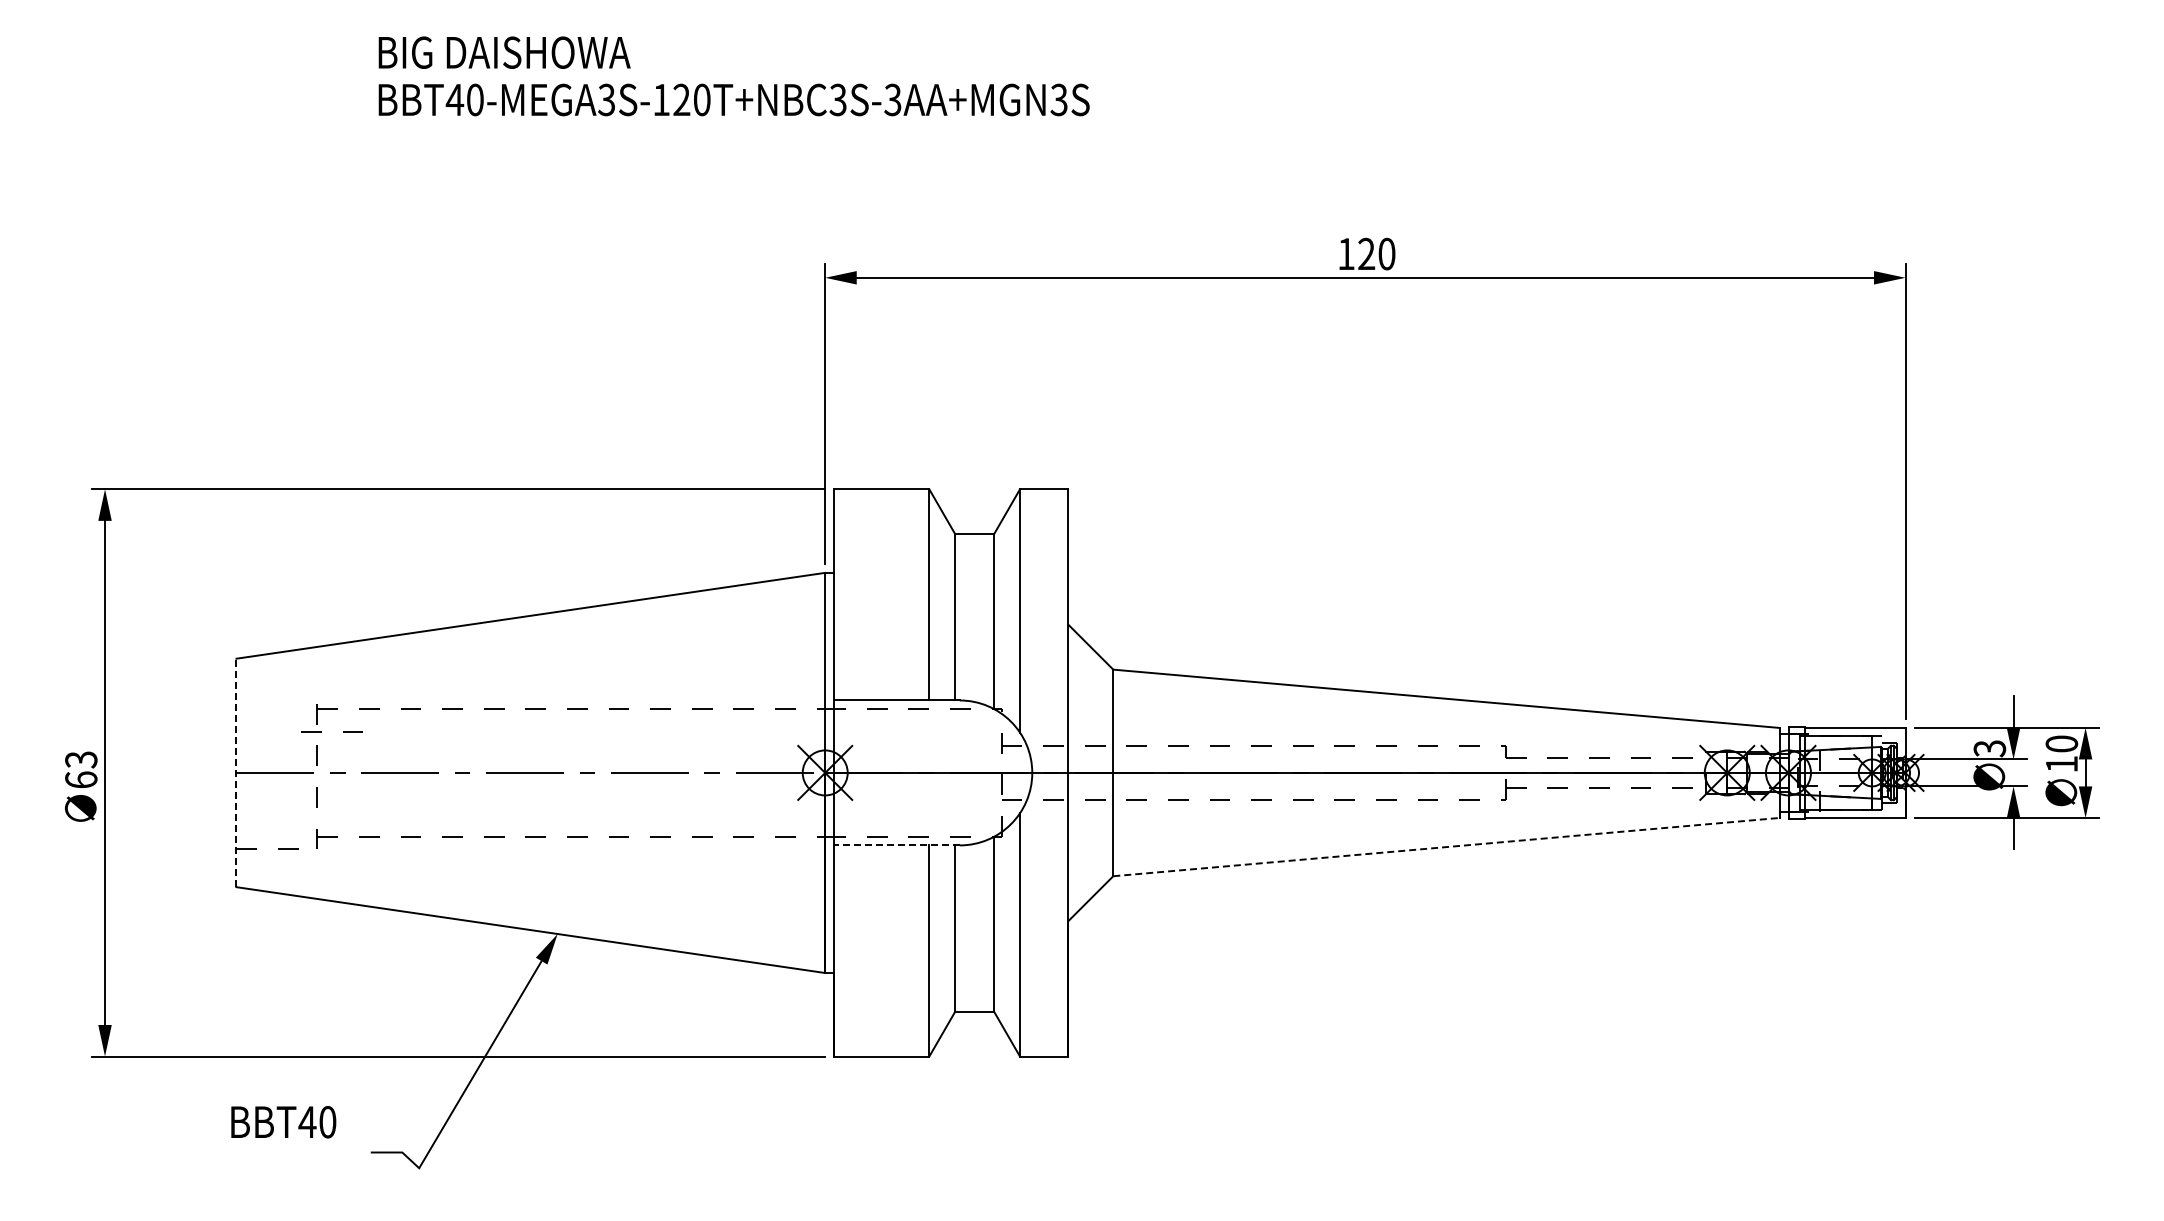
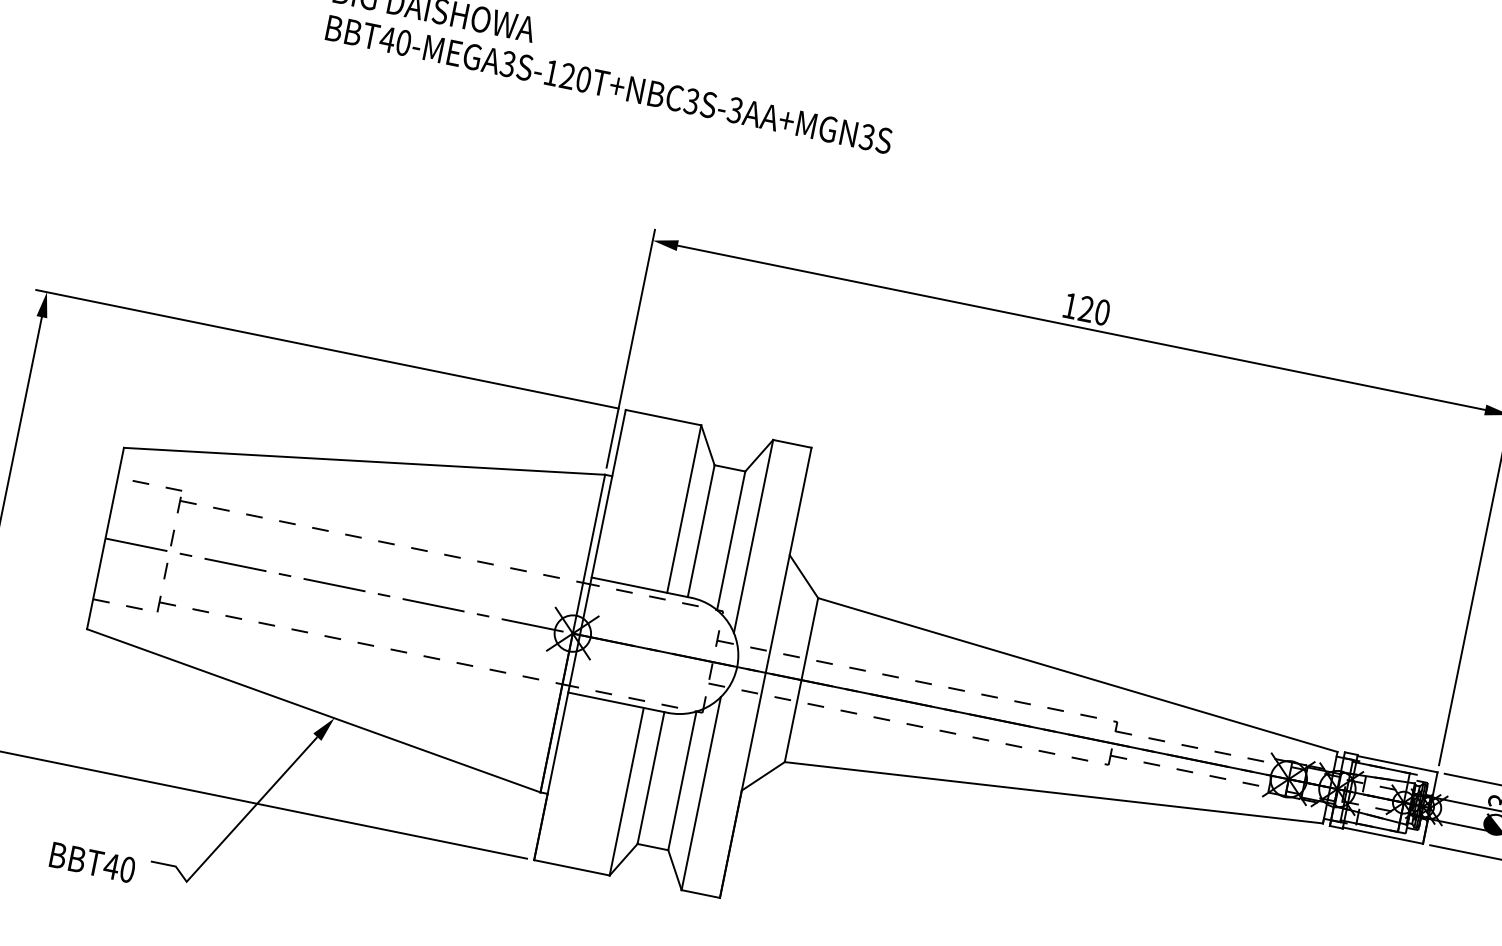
line: (321, 731) -> (148, 483), moved
line: (236, 772) -> (105, 538), dashed -> solid
line: (897, 845) -> (618, 702), dashed -> solid
line: (1446, 847) -> (1053, 793), dashed -> solid
text: (283, 1122) -> (92, 862), moved

